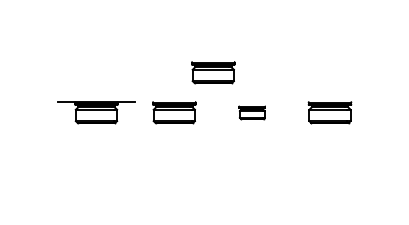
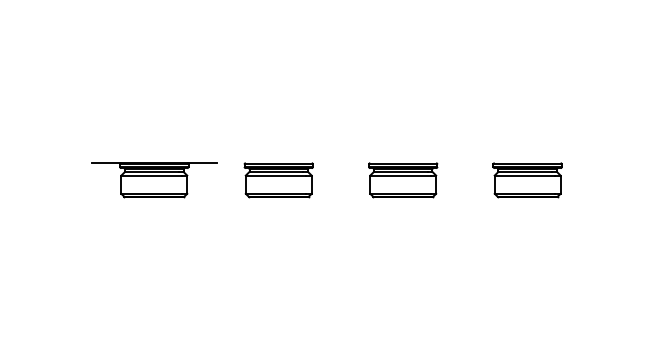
part: (213, 72) -> (341, 116), removed
part: (252, 112) -> (403, 180), size x1.67

